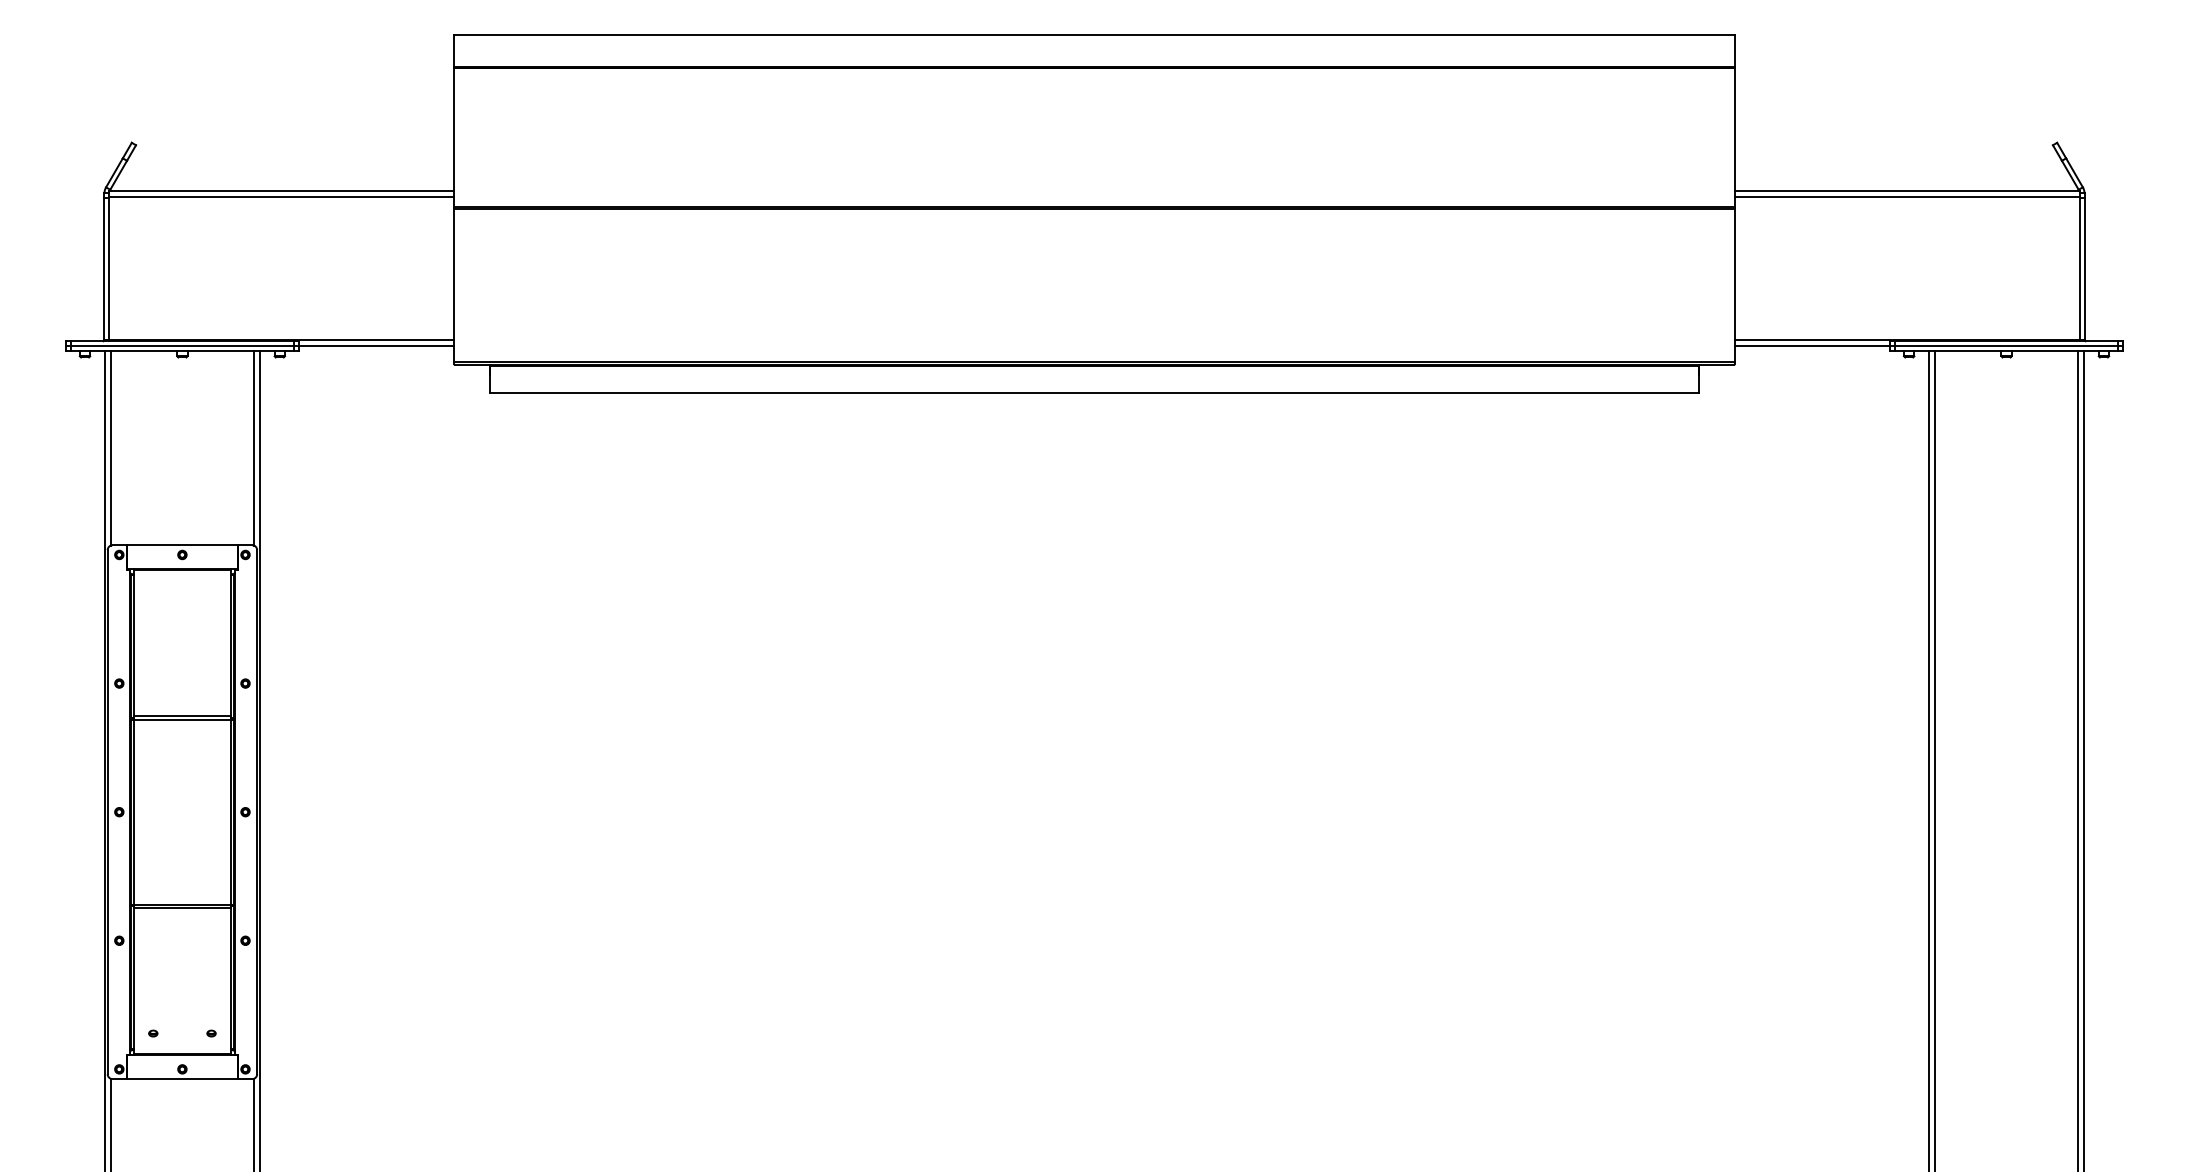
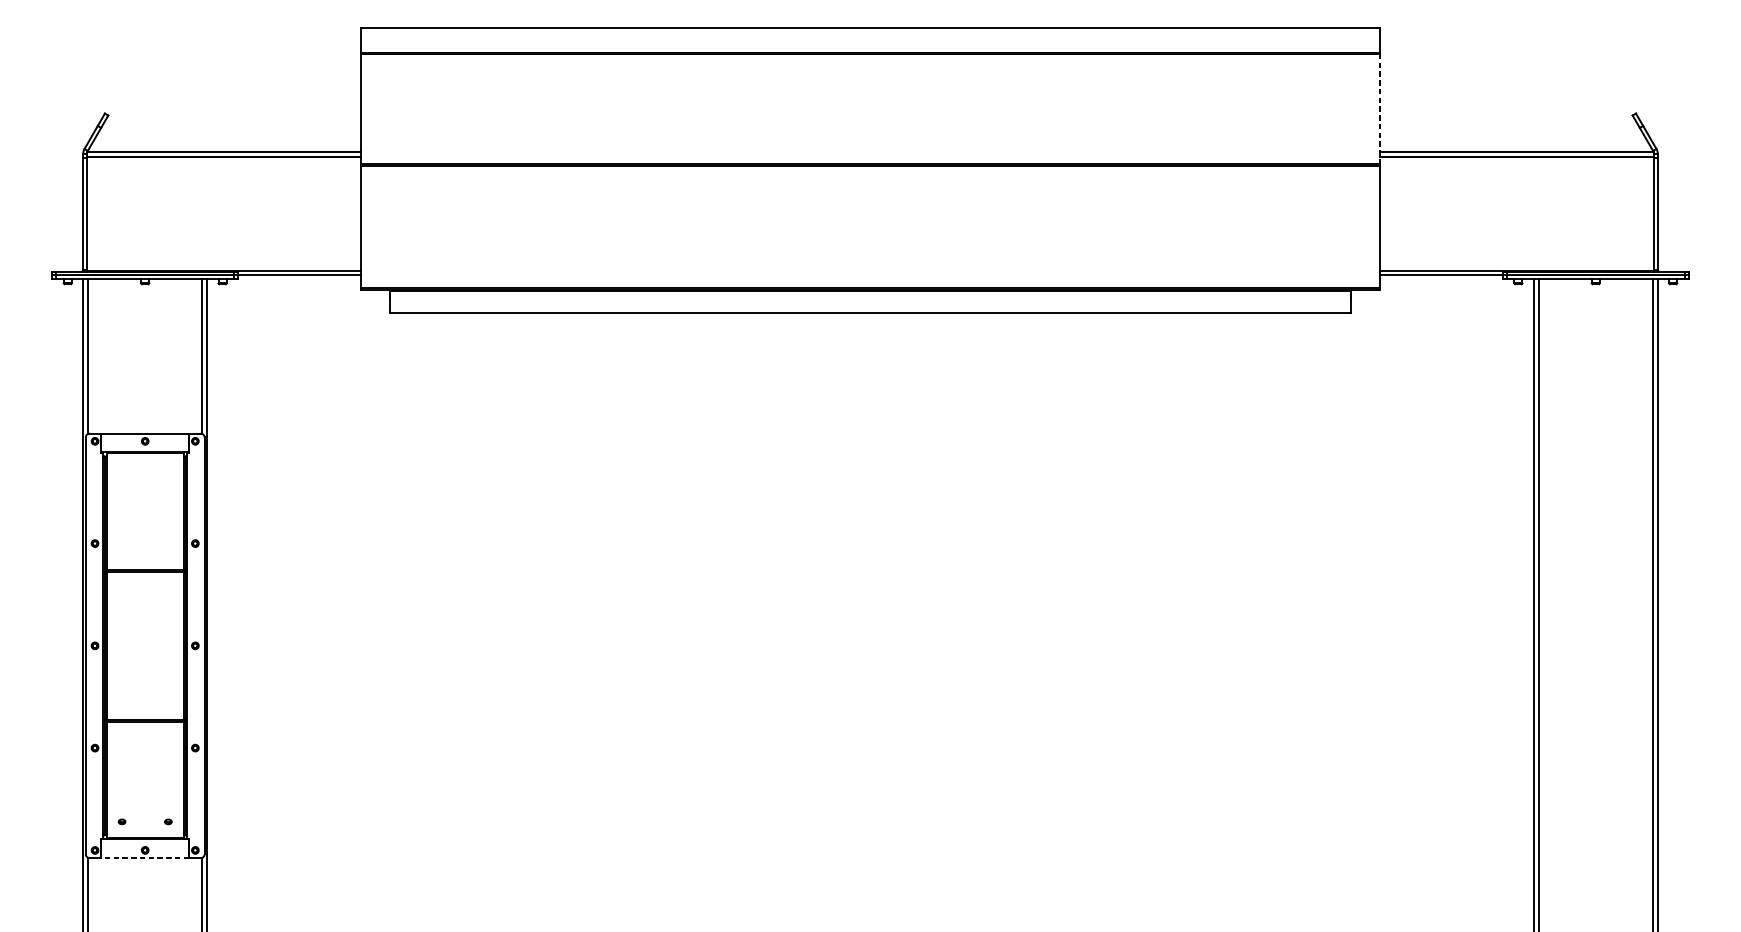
line: (1735, 137) -> (1380, 109), solid -> dashed
line: (181, 1079) -> (144, 858), solid -> dashed

